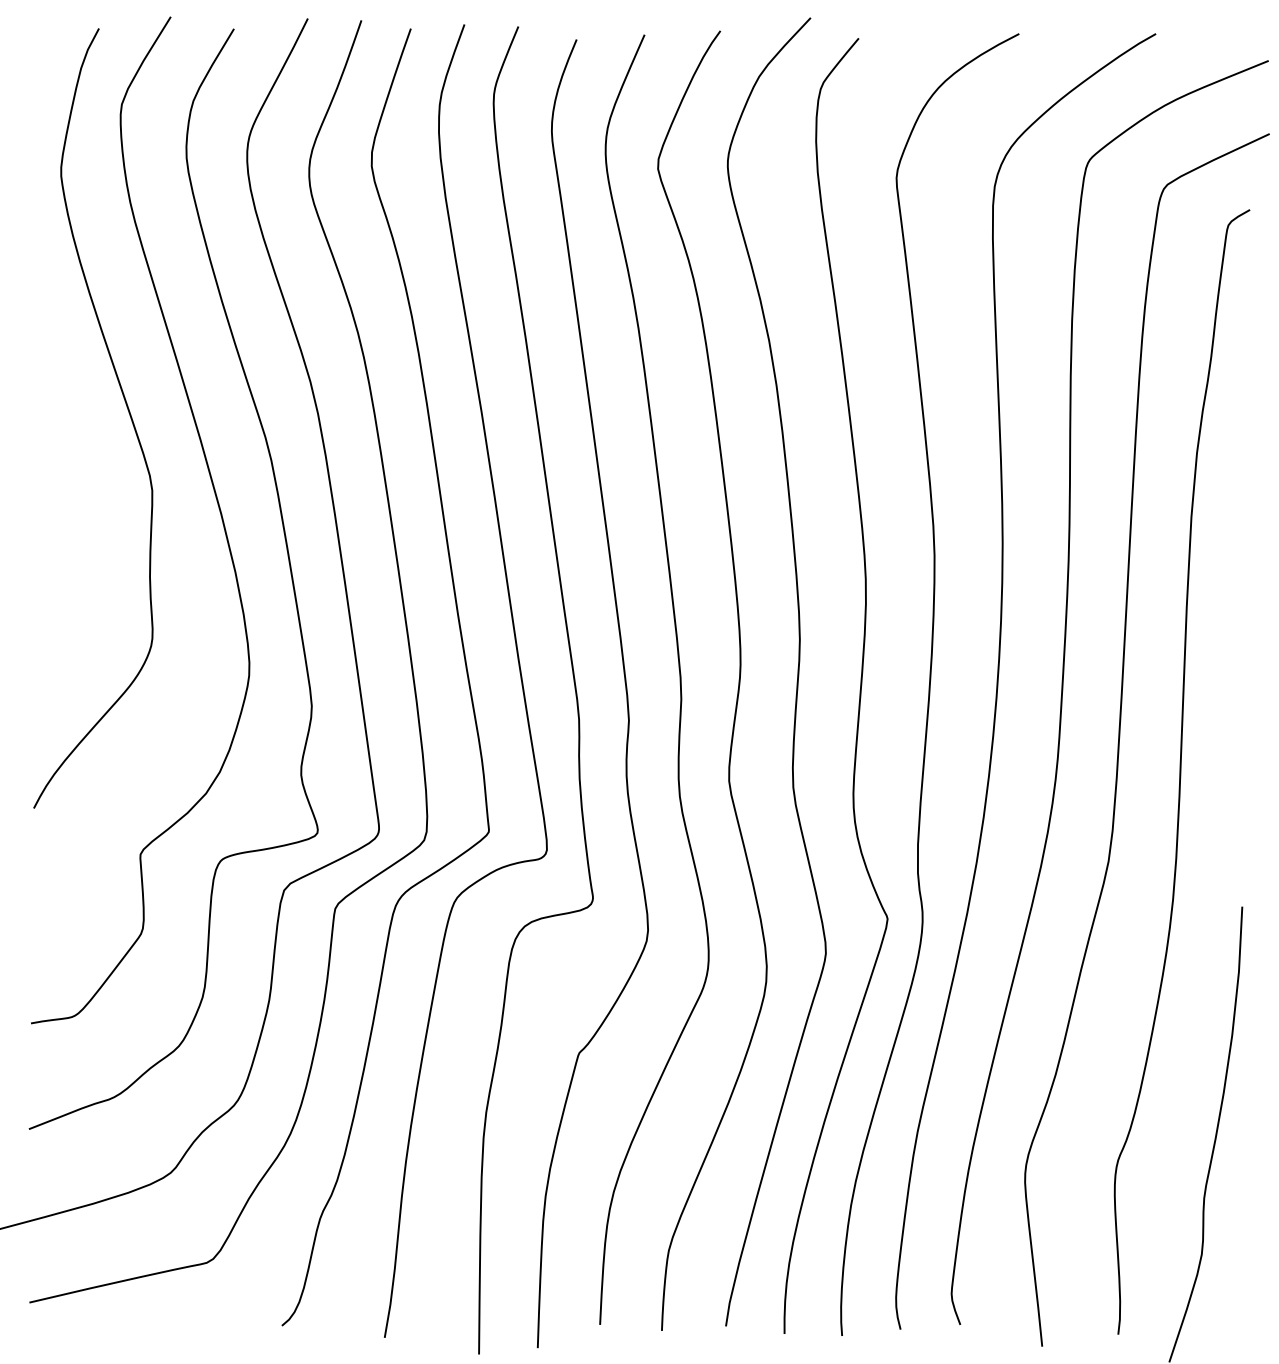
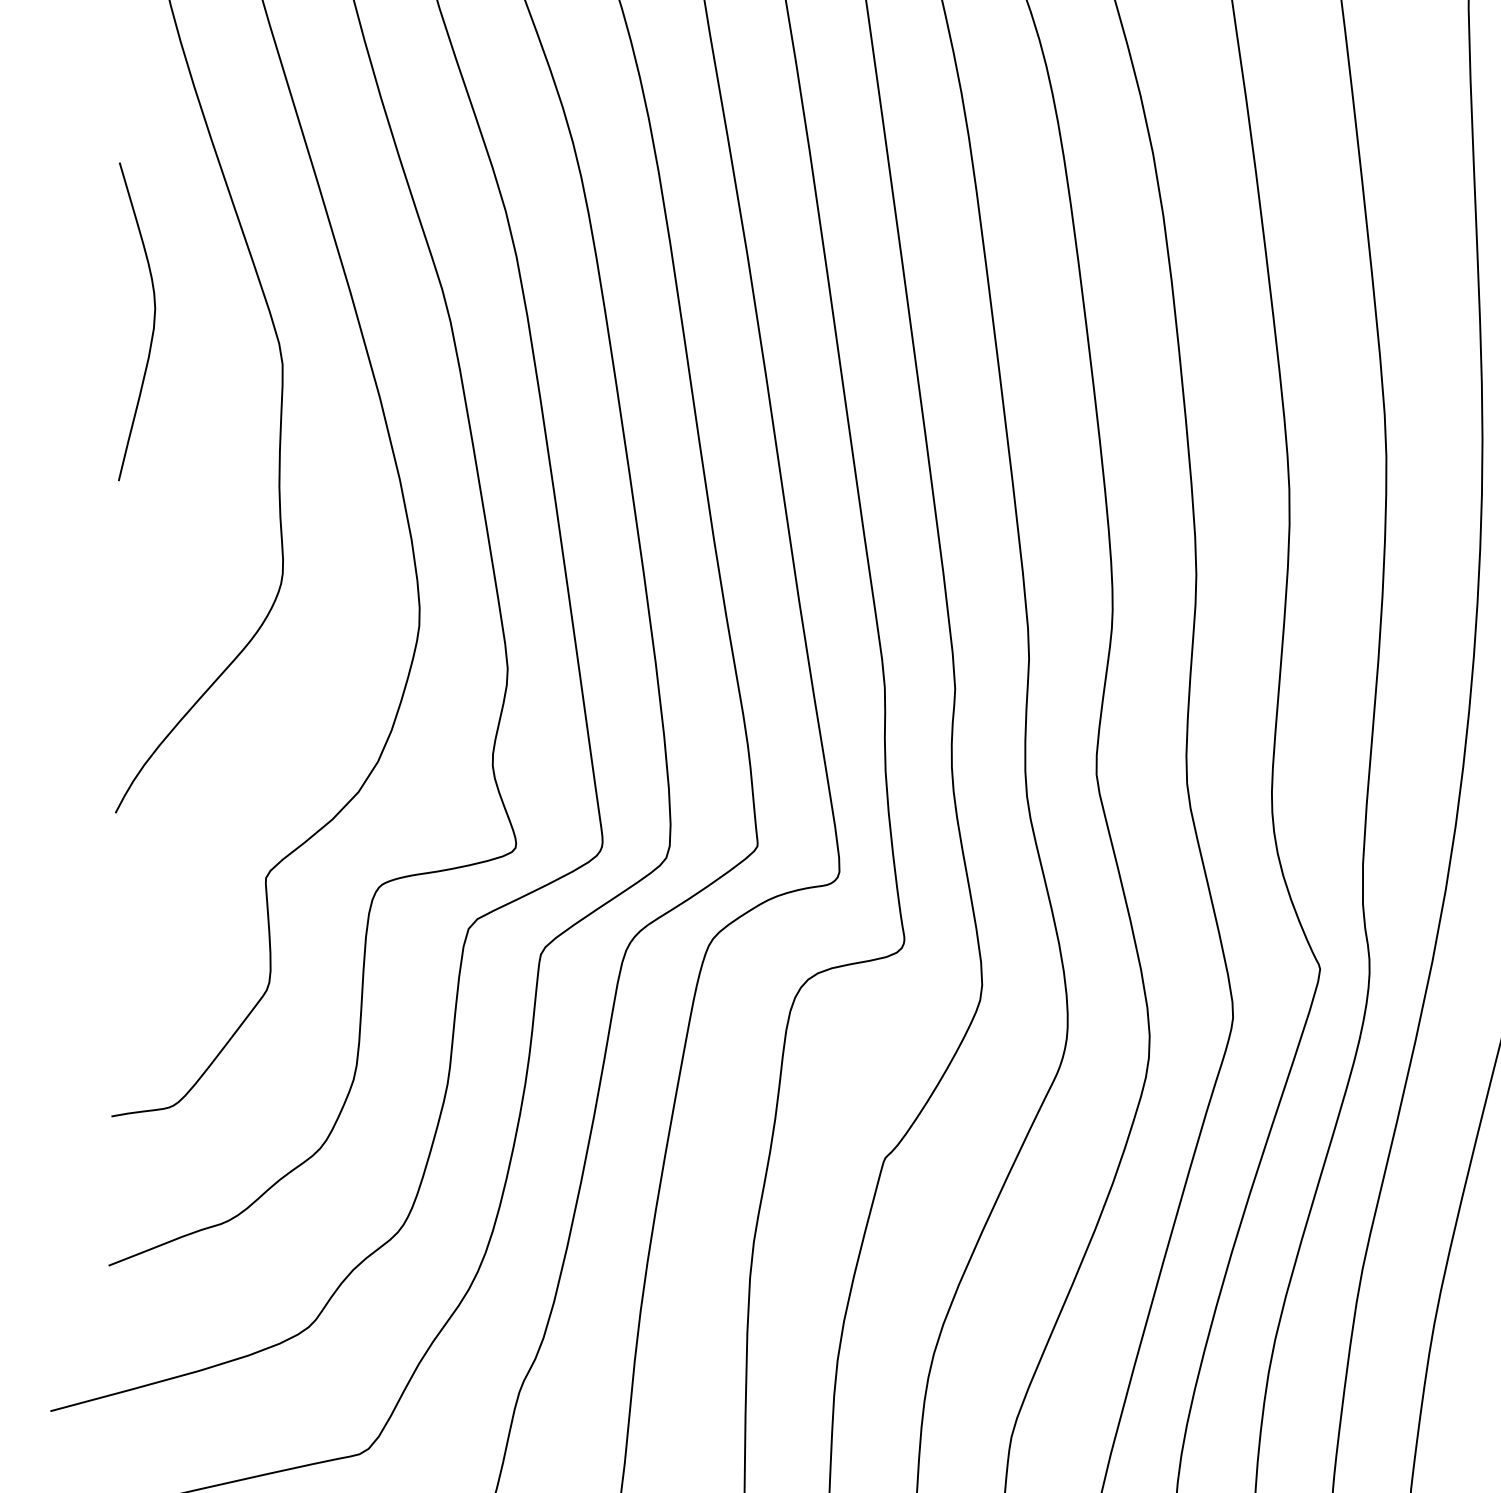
curve: (60, 460) -> (153, 322), added

